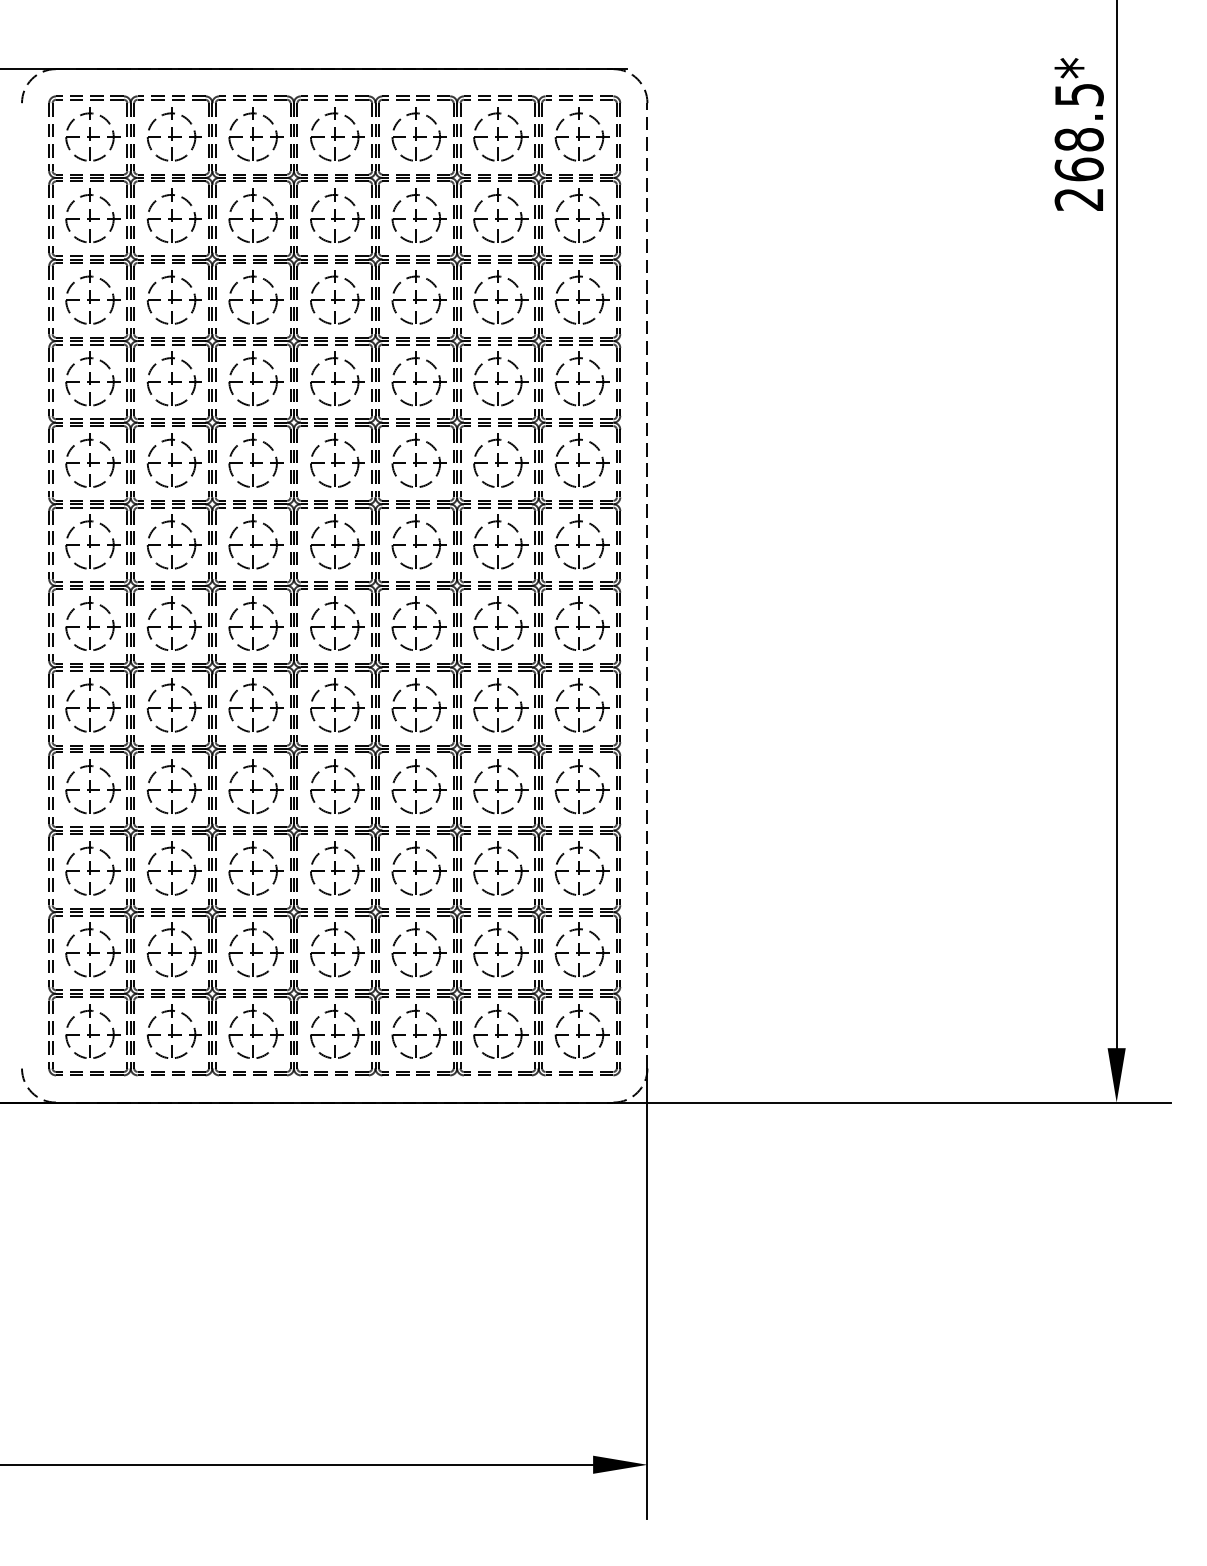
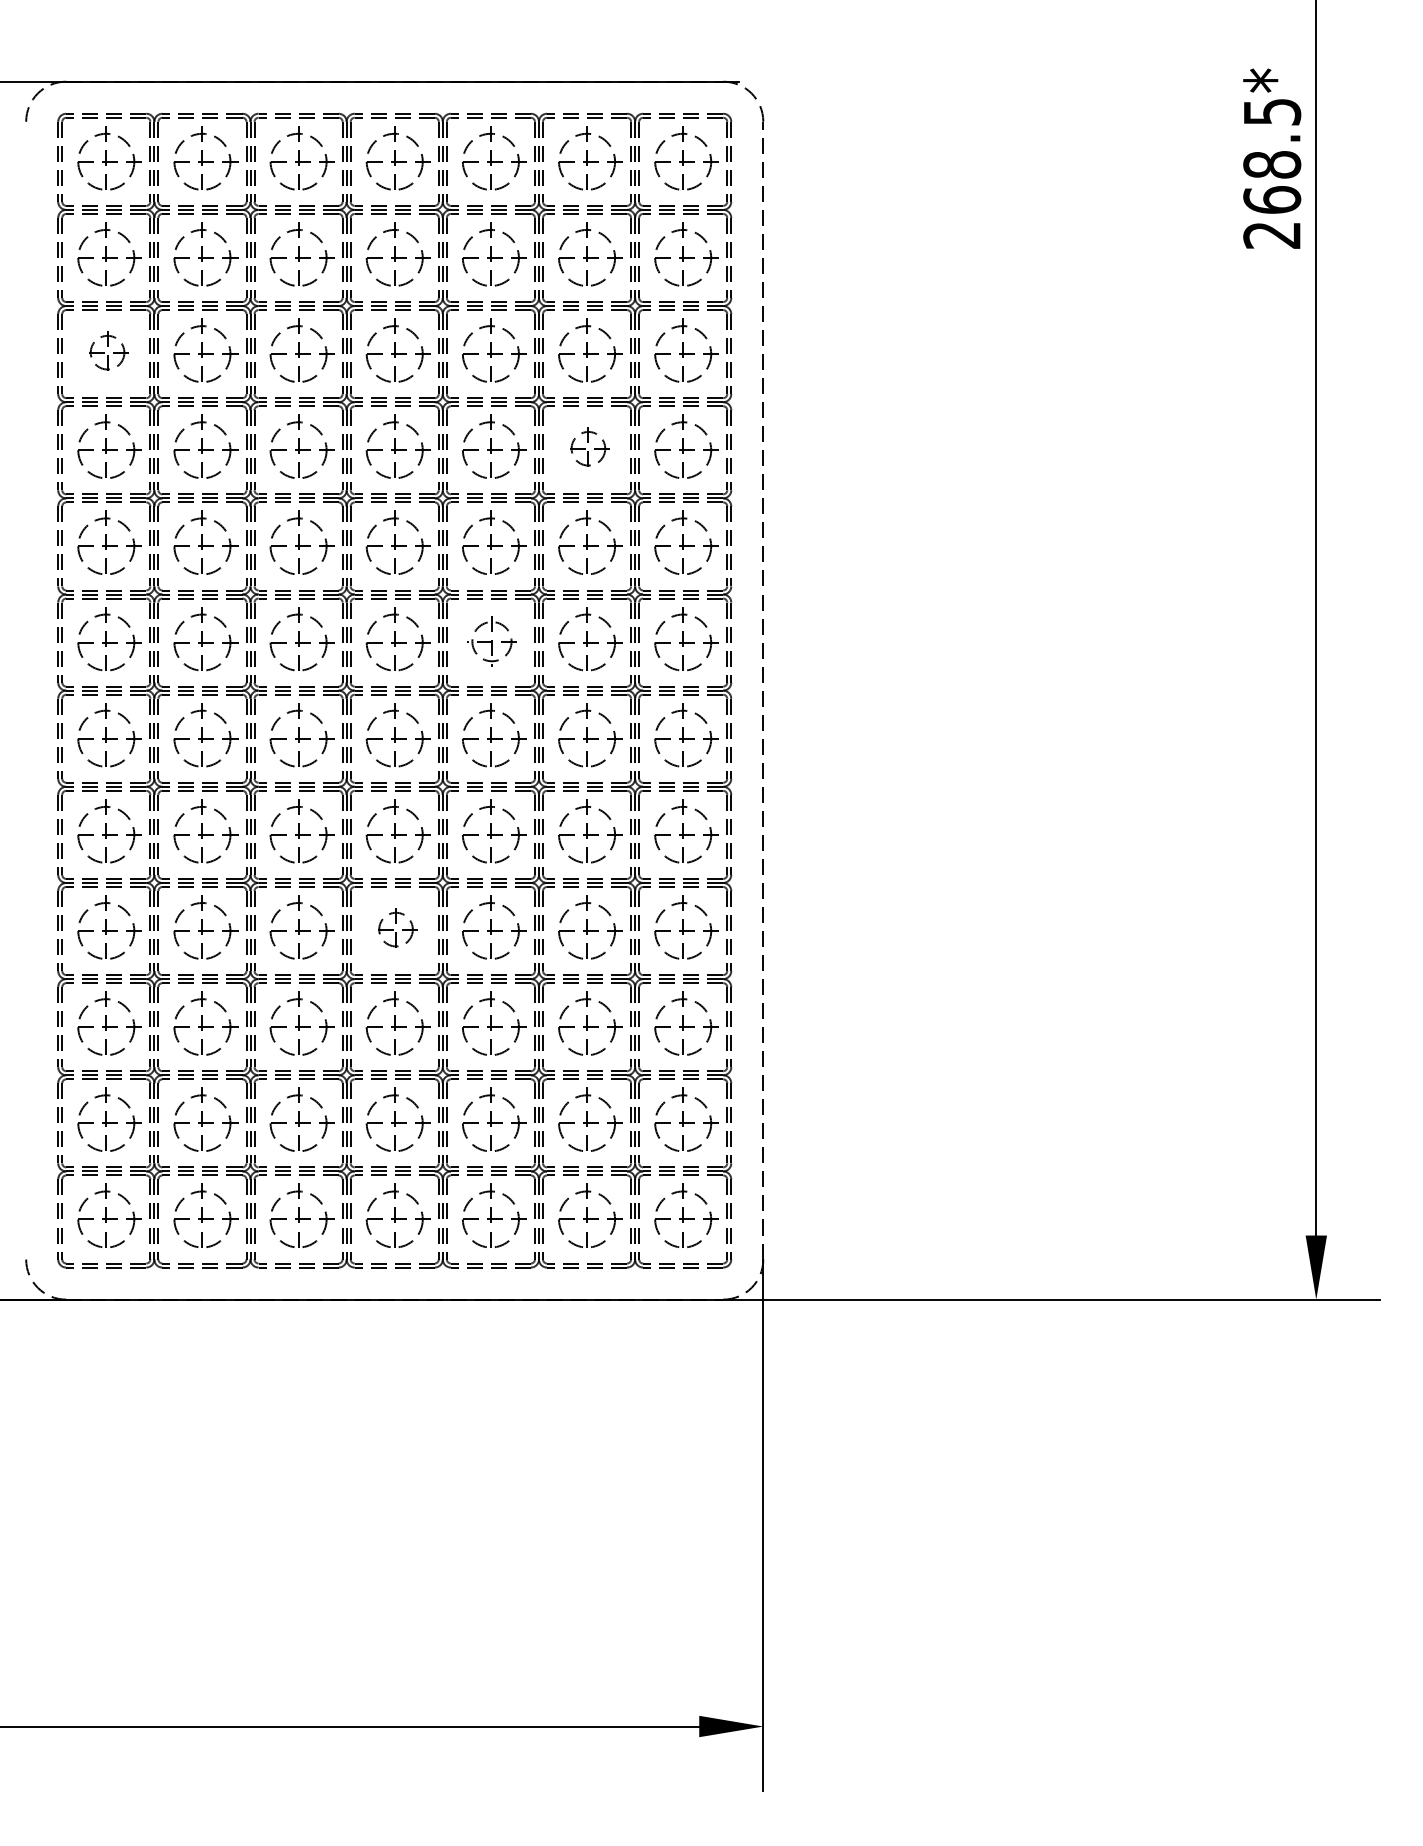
part: (92, 297) -> (109, 350), size x0.6
part: (500, 378) -> (590, 446), size x0.6
part: (419, 542) -> (494, 639), size x0.7
part: (337, 786) -> (397, 927), size x0.6

